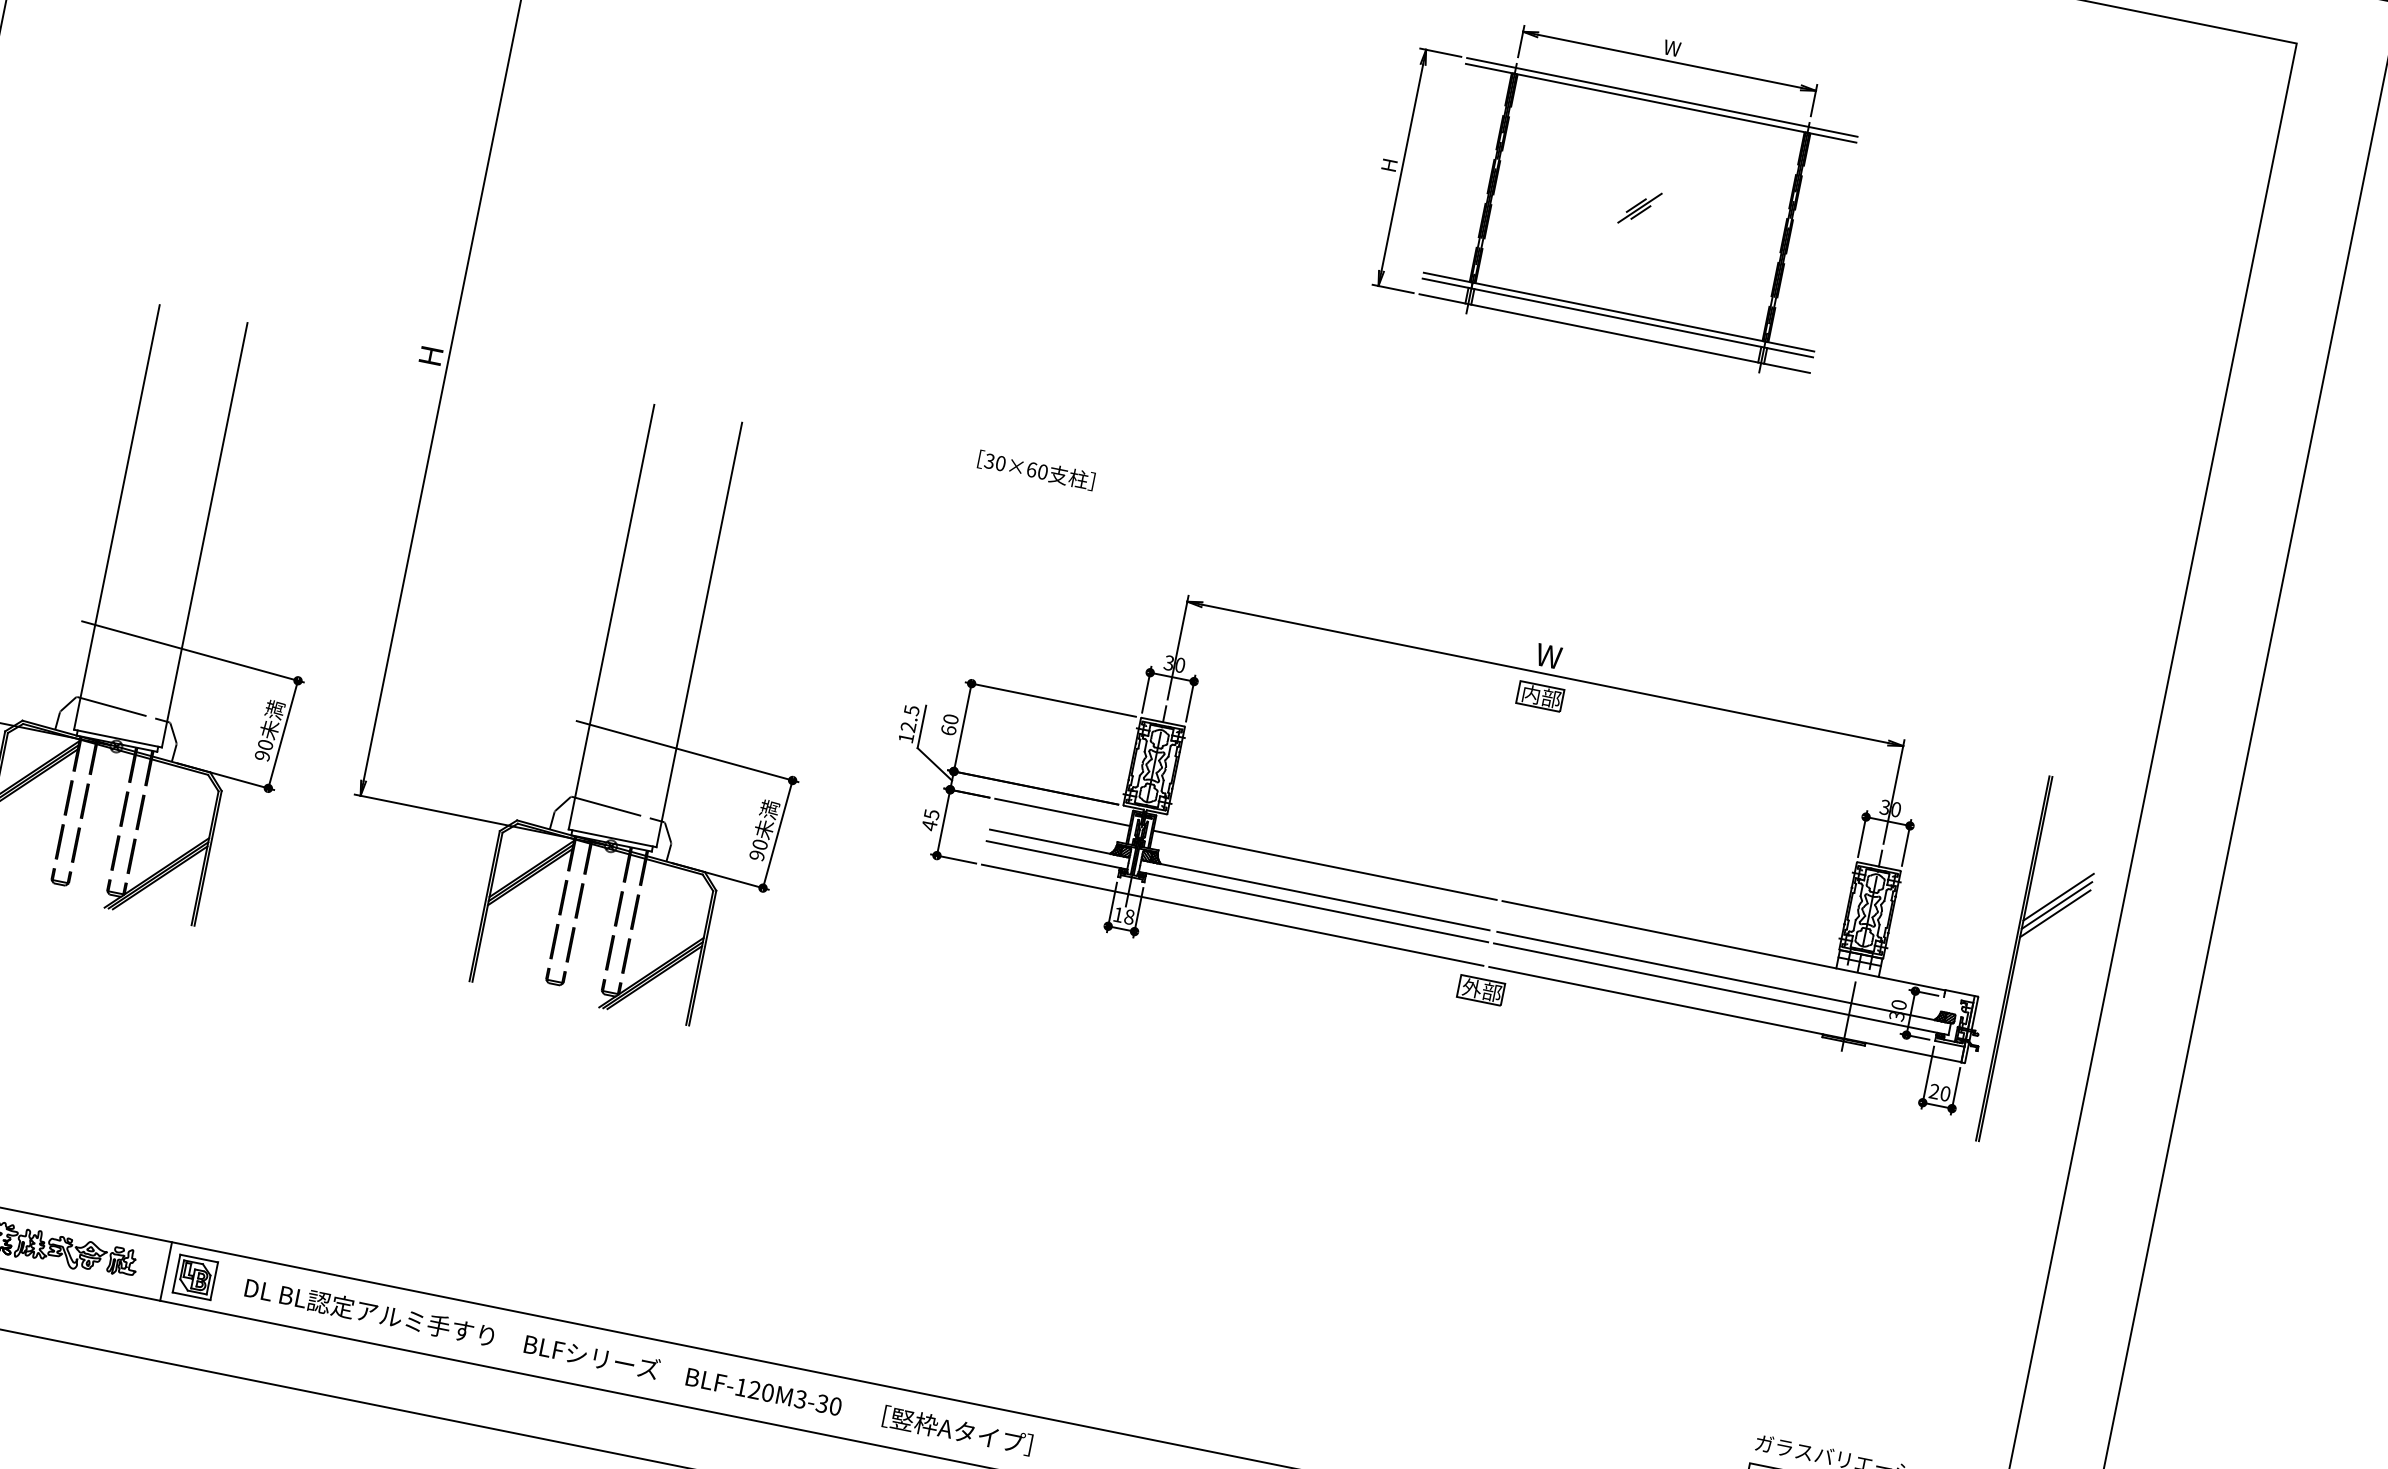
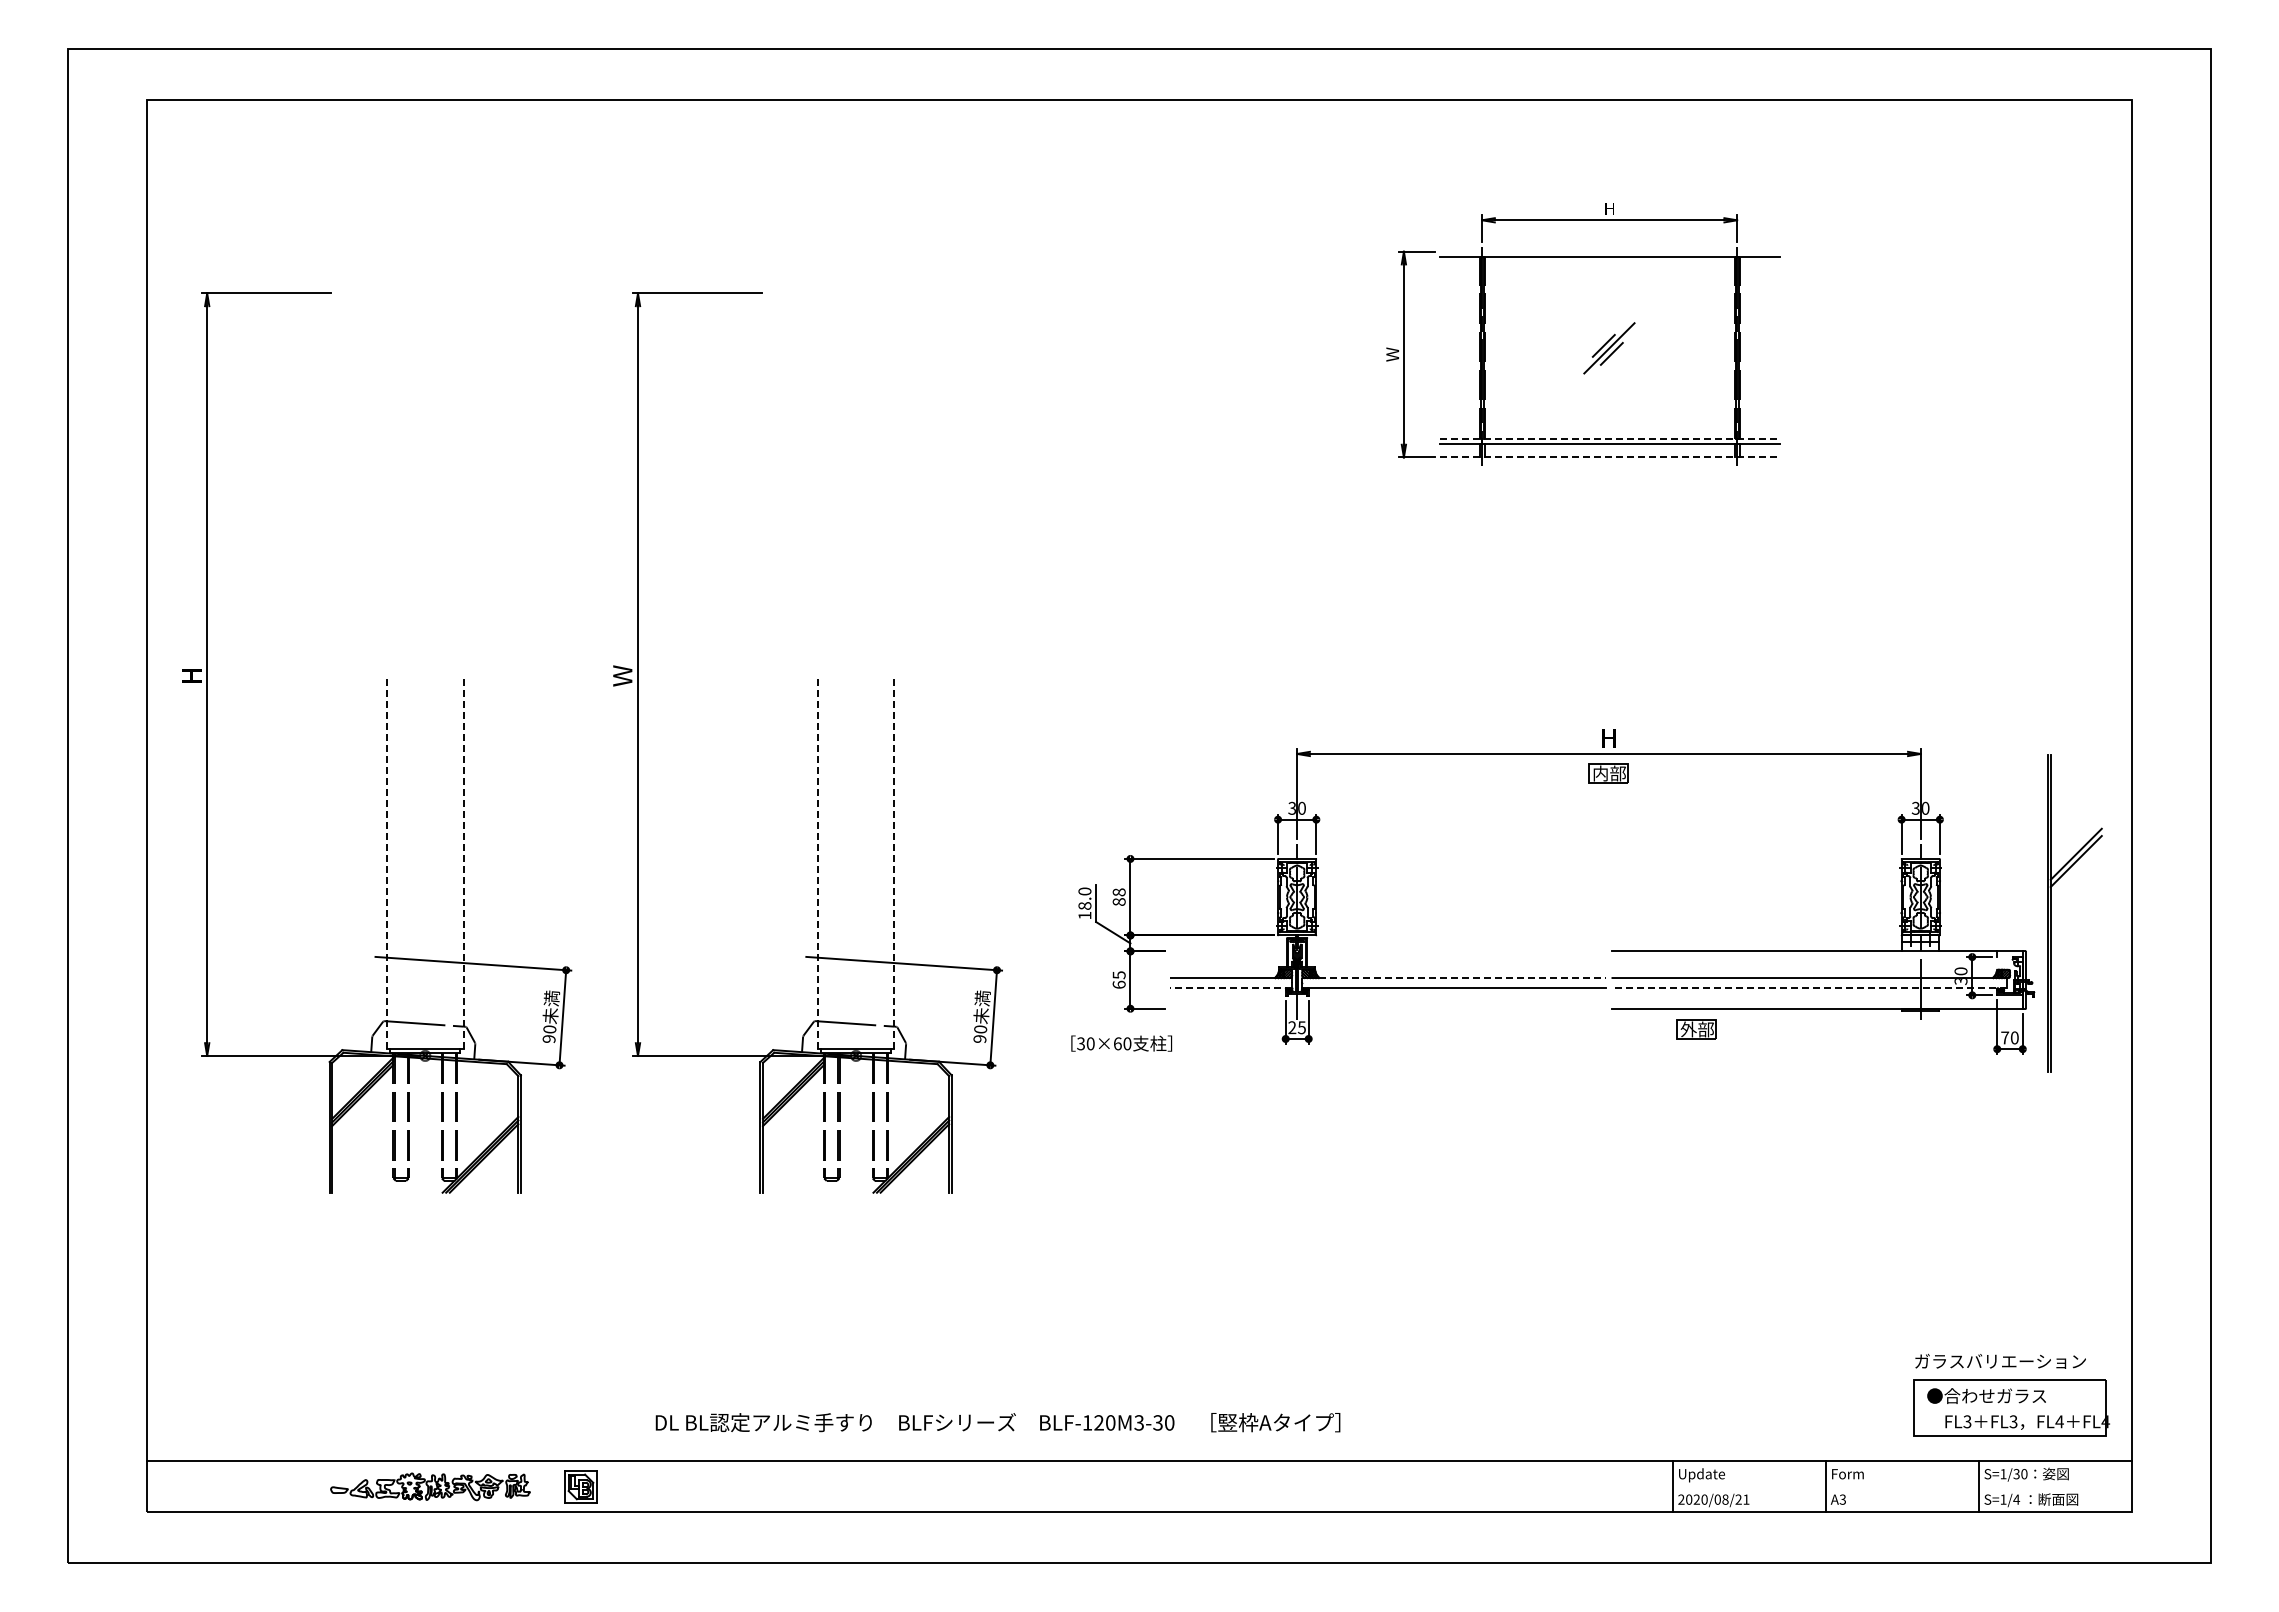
text: (1672, 47) -> (1609, 208), W -> H
line: (1662, 97) -> (1609, 251), removed
text: (1389, 165) -> (1392, 354), H -> W
part: (1640, 207) -> (1609, 347), size x1.6
line: (1620, 312) -> (1610, 438), solid -> dashed
line: (1615, 333) -> (1610, 457), solid -> dashed
text: (430, 355) -> (622, 675), H -> W
text: (1036, 470) -> (1121, 1043), moved
line: (117, 518) -> (387, 864), solid -> dashed
line: (204, 535) -> (463, 864), solid -> dashed
line: (611, 617) -> (817, 864), solid -> dashed
line: (699, 635) -> (894, 864), solid -> dashed
text: (1548, 656) -> (1608, 738), W -> H
text: (909, 718) -> (1084, 898), 12.5 -> 18.0
text: (949, 723) -> (1118, 896), 60 -> 88
line: (1061, 812) -> (1227, 951), removed
text: (928, 825) -> (1118, 984), 45 -> 65
line: (1056, 855) -> (1230, 988), solid -> dashed
line: (1324, 865) -> (1456, 951), removed
line: (1311, 894) -> (1450, 978), solid -> dashed
line: (2054, 913) -> (2075, 868), removed
line: (1232, 914) -> (1387, 1008), removed
text: (1123, 915) -> (1296, 1027), 18 -> 25
line: (1721, 989) -> (1809, 988), solid -> dashed
part: (1480, 990) -> (1696, 1029), moved
text: (1934, 1091) -> (2005, 1037), 20 -> 70
line: (166, 1271) -> (555, 1486), removed
text: (638, 1366) -> (997, 1422), moved

